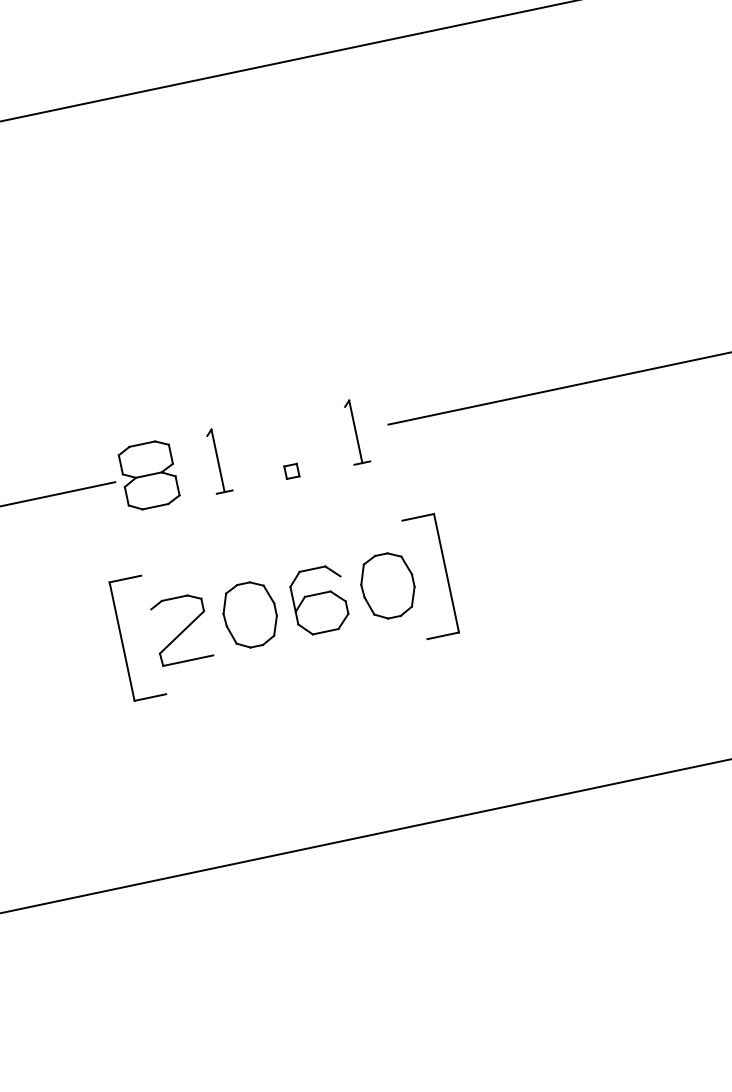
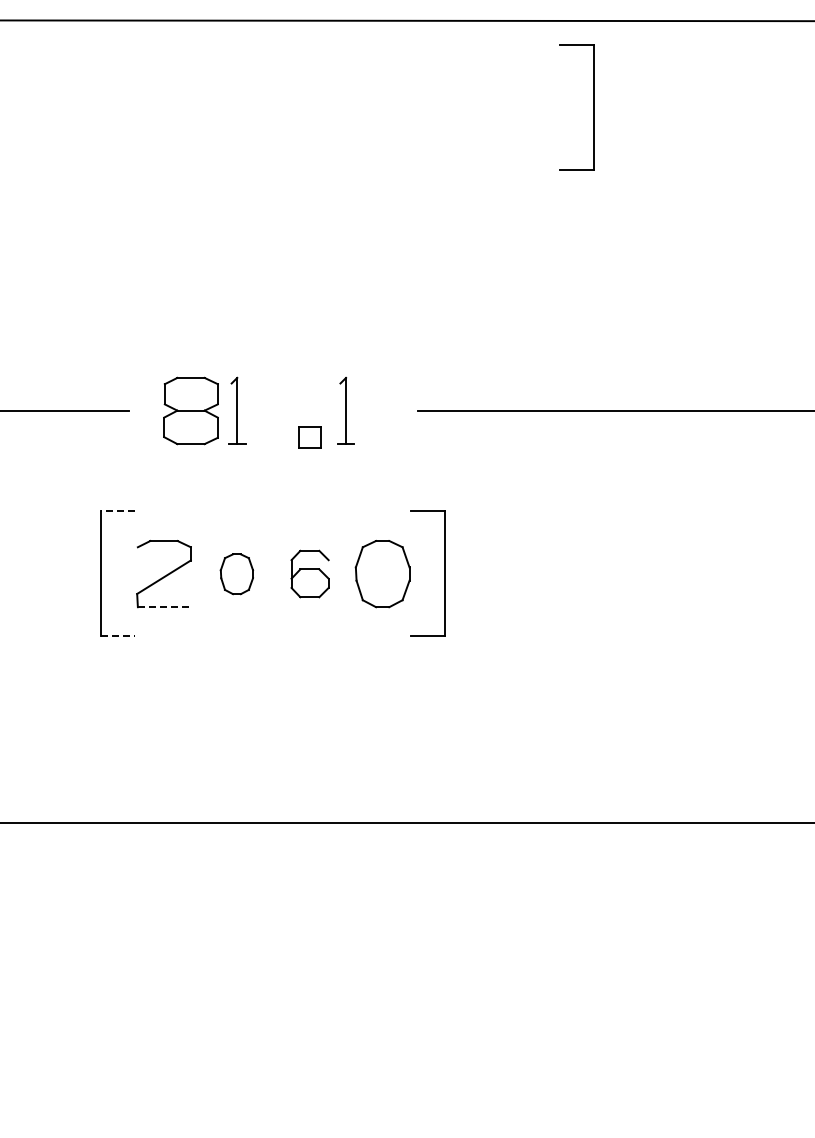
part: (494, 103) -> (593, 107), added
part: (355, 431) -> (345, 410), moved
part: (291, 471) -> (309, 437), size x1.6
part: (148, 475) -> (190, 410), moved
line: (125, 579) -> (118, 511), solid -> dashed
part: (318, 599) -> (309, 573), size x0.7
part: (249, 615) -> (236, 574), size x0.6
line: (188, 660) -> (164, 607), solid -> dashed
line: (150, 697) -> (118, 636), solid -> dashed

